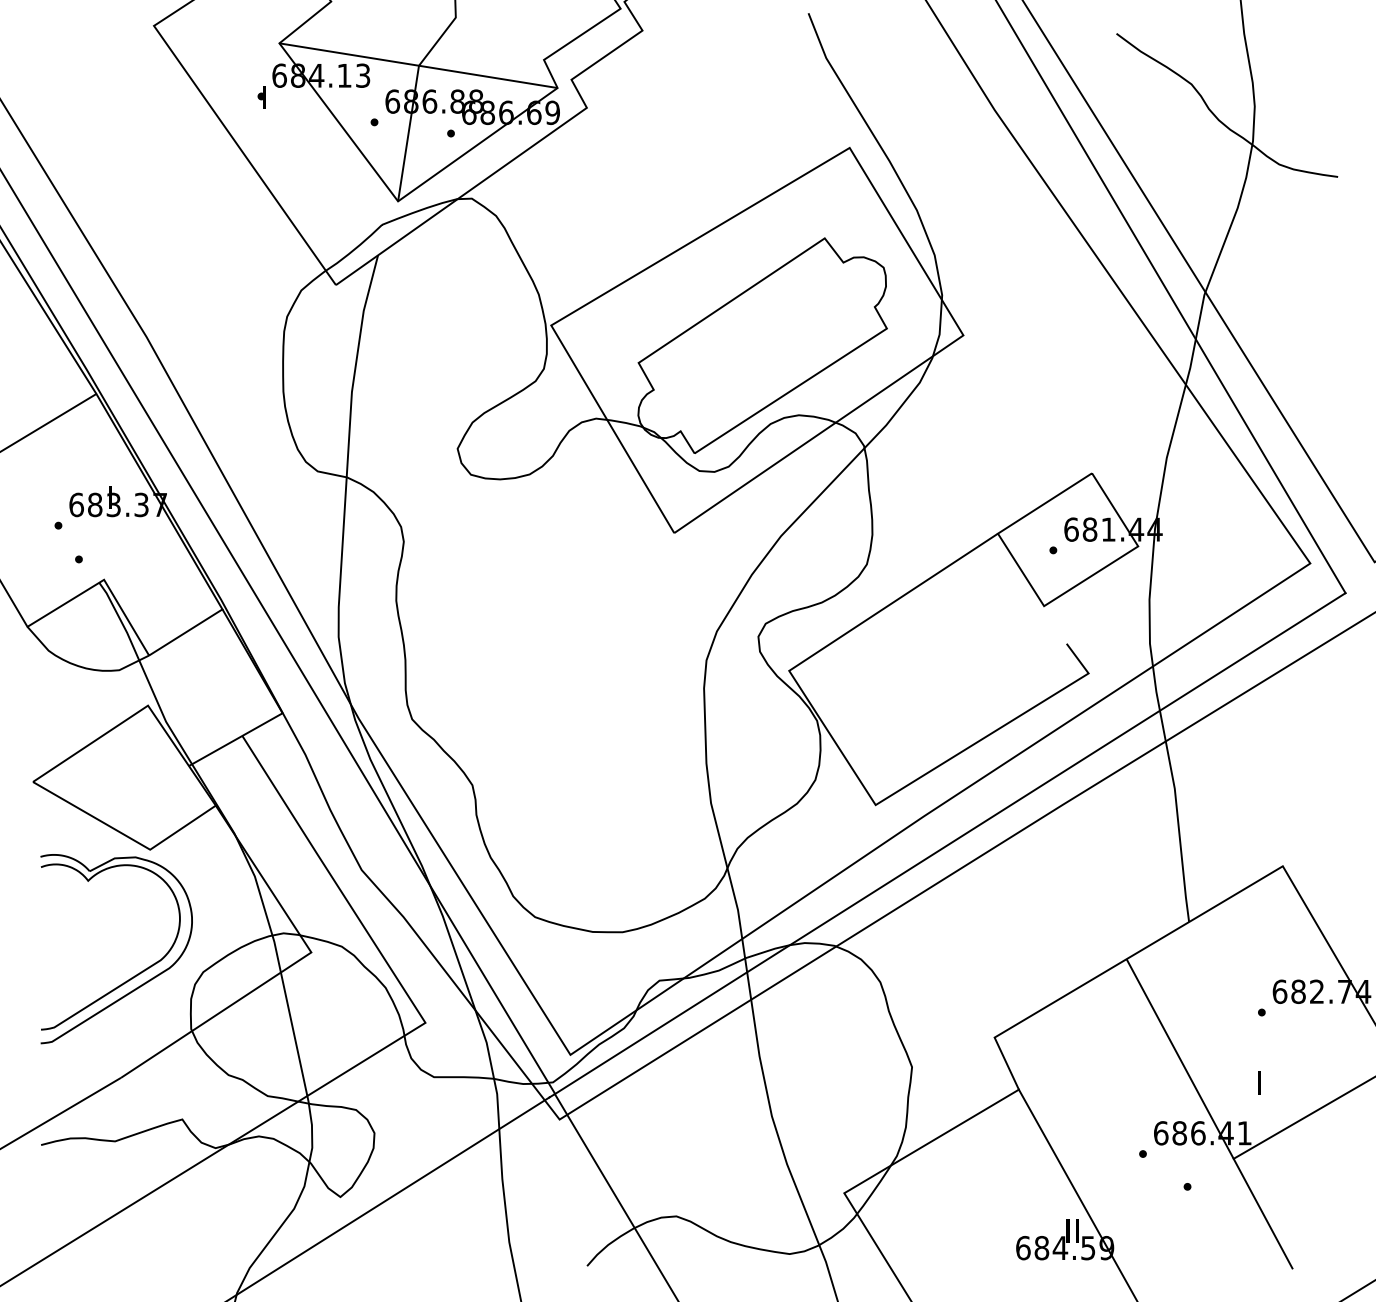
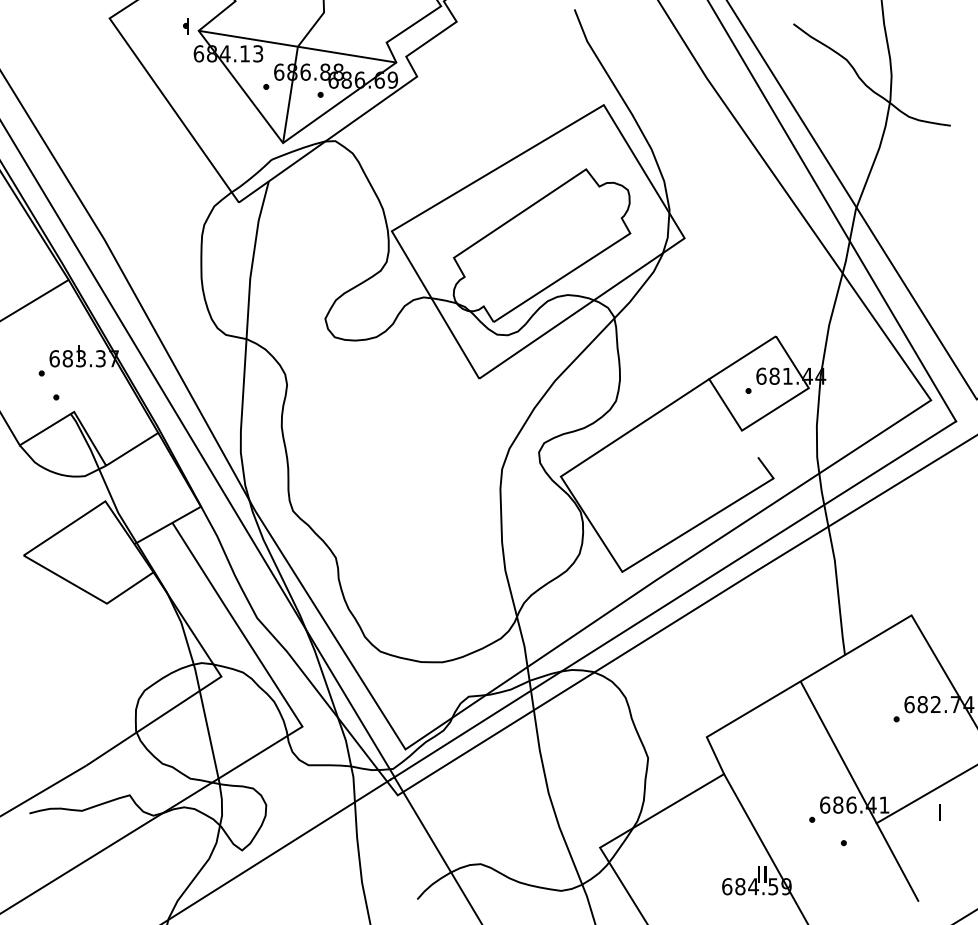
part: (261, 97) -> (186, 26), moved
part: (134, 975) -> (95, 693), removed
text: (1259, 1082) -> (940, 812), moved

